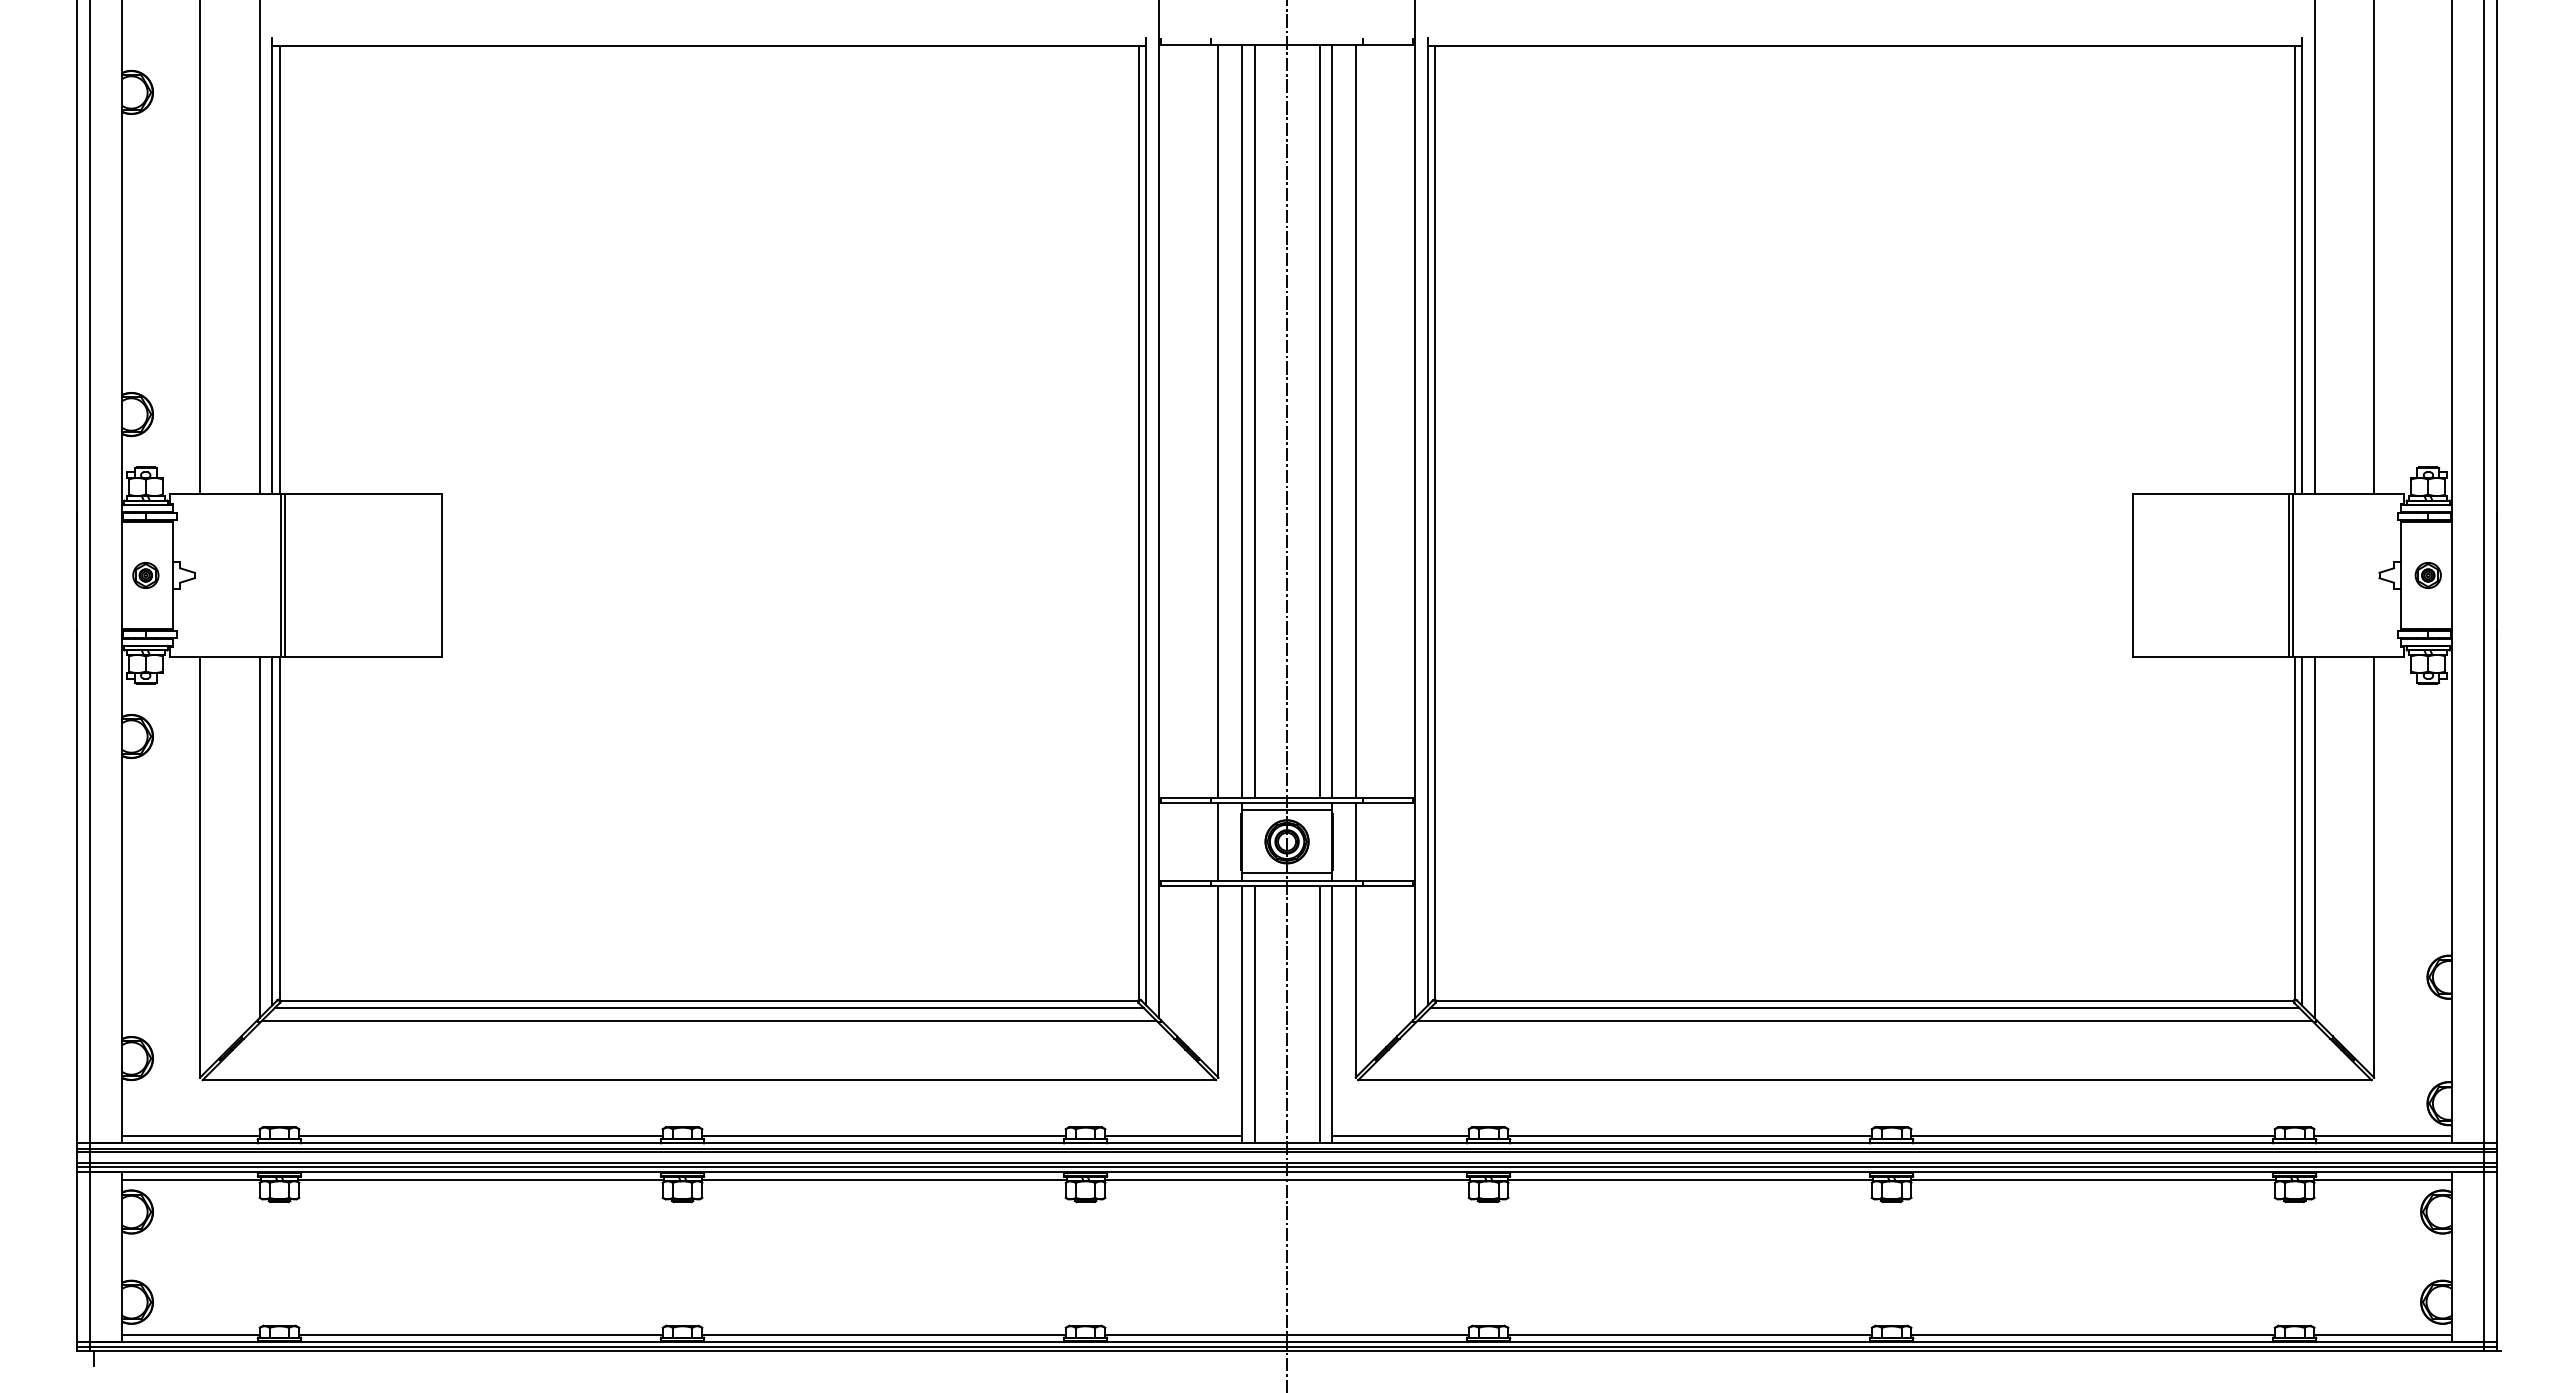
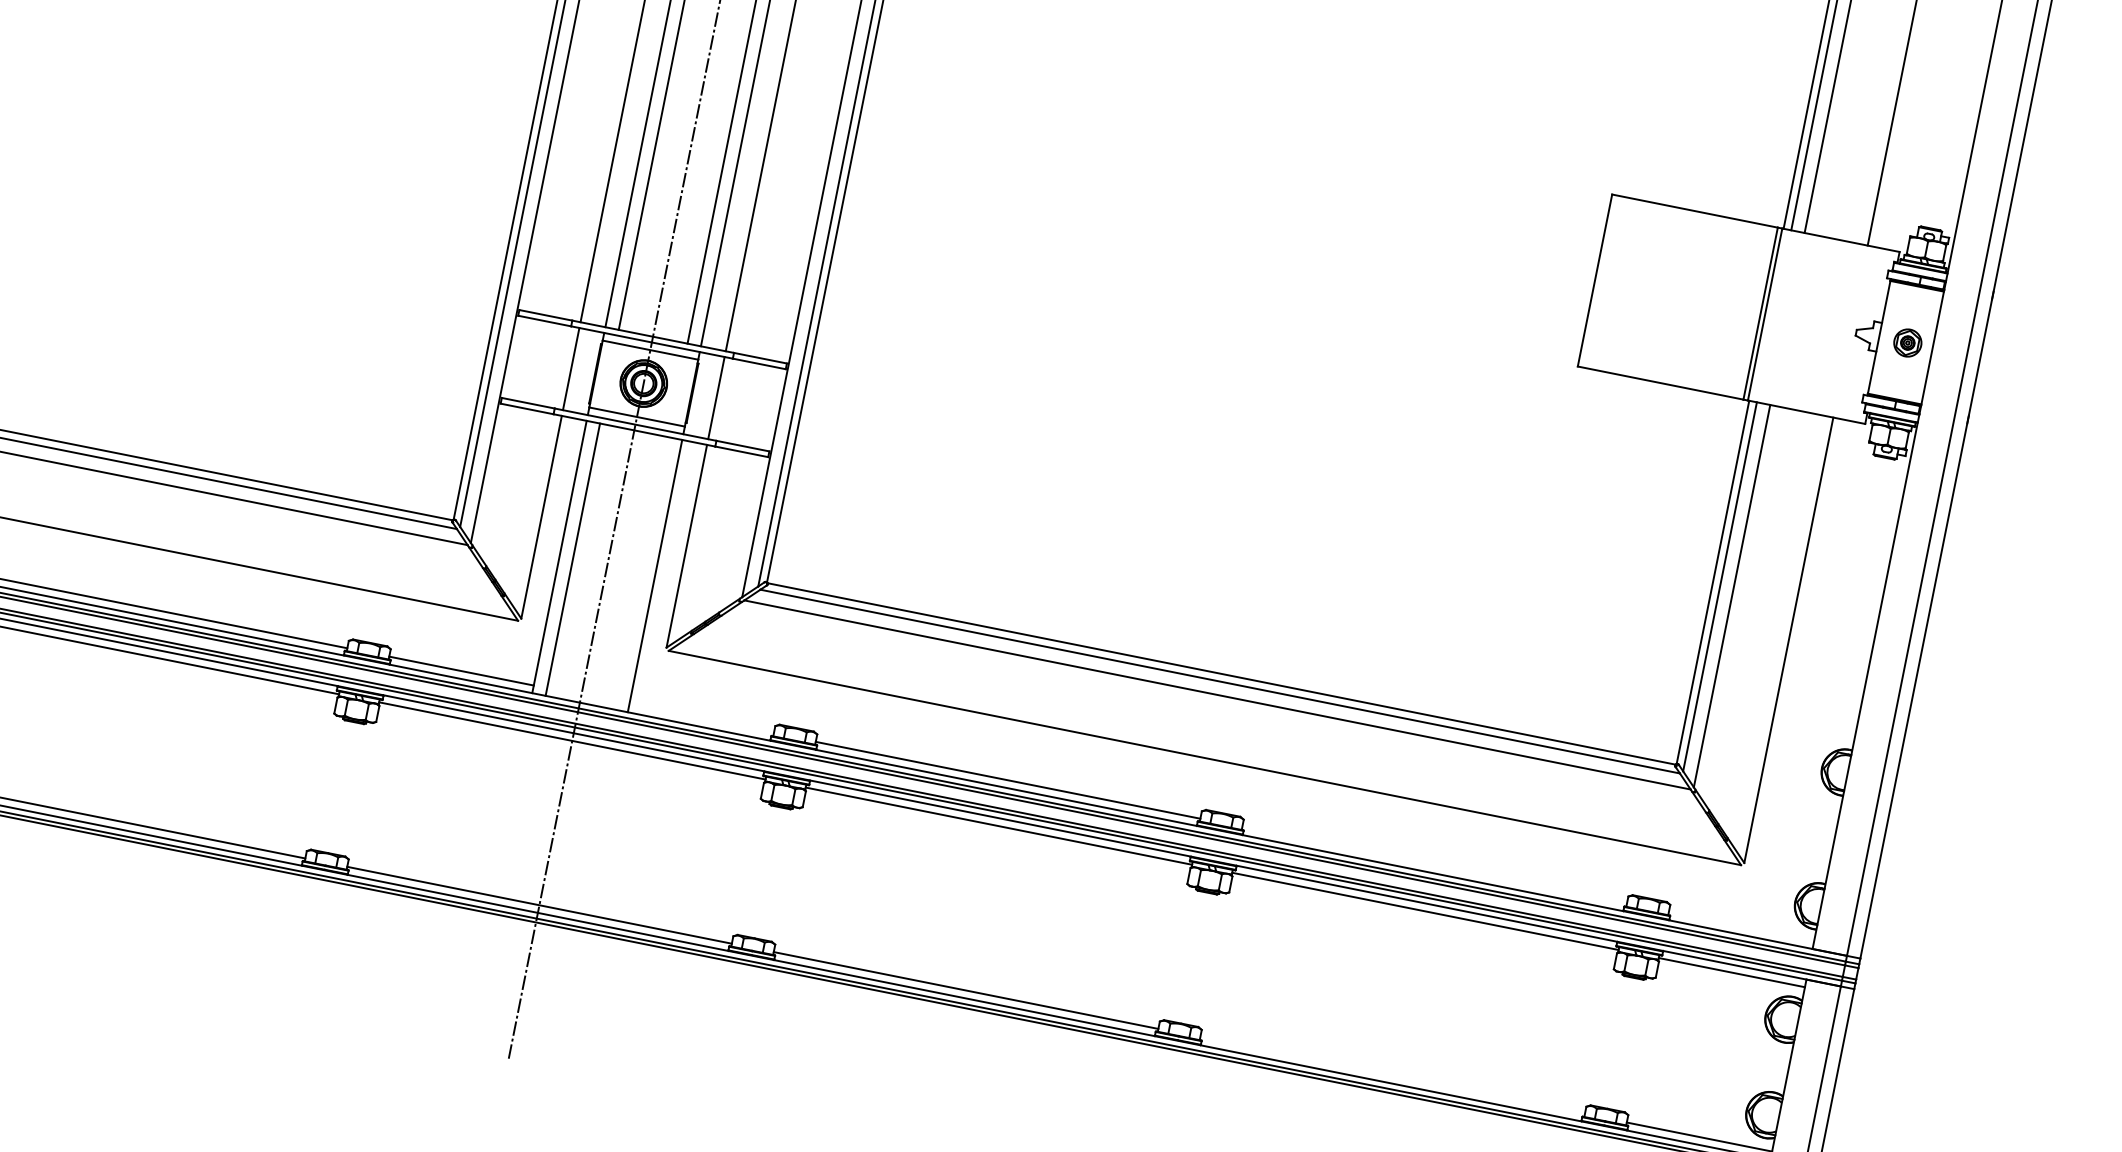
line: (1319, 1014) -> (641, 573), removed
line: (1400, 1136) -> (701, 719), removed
line: (2092, 1136) -> (1433, 865), removed
line: (2382, 1136) -> (1740, 927), removed
line: (2092, 1334) -> (1391, 1075), removed

